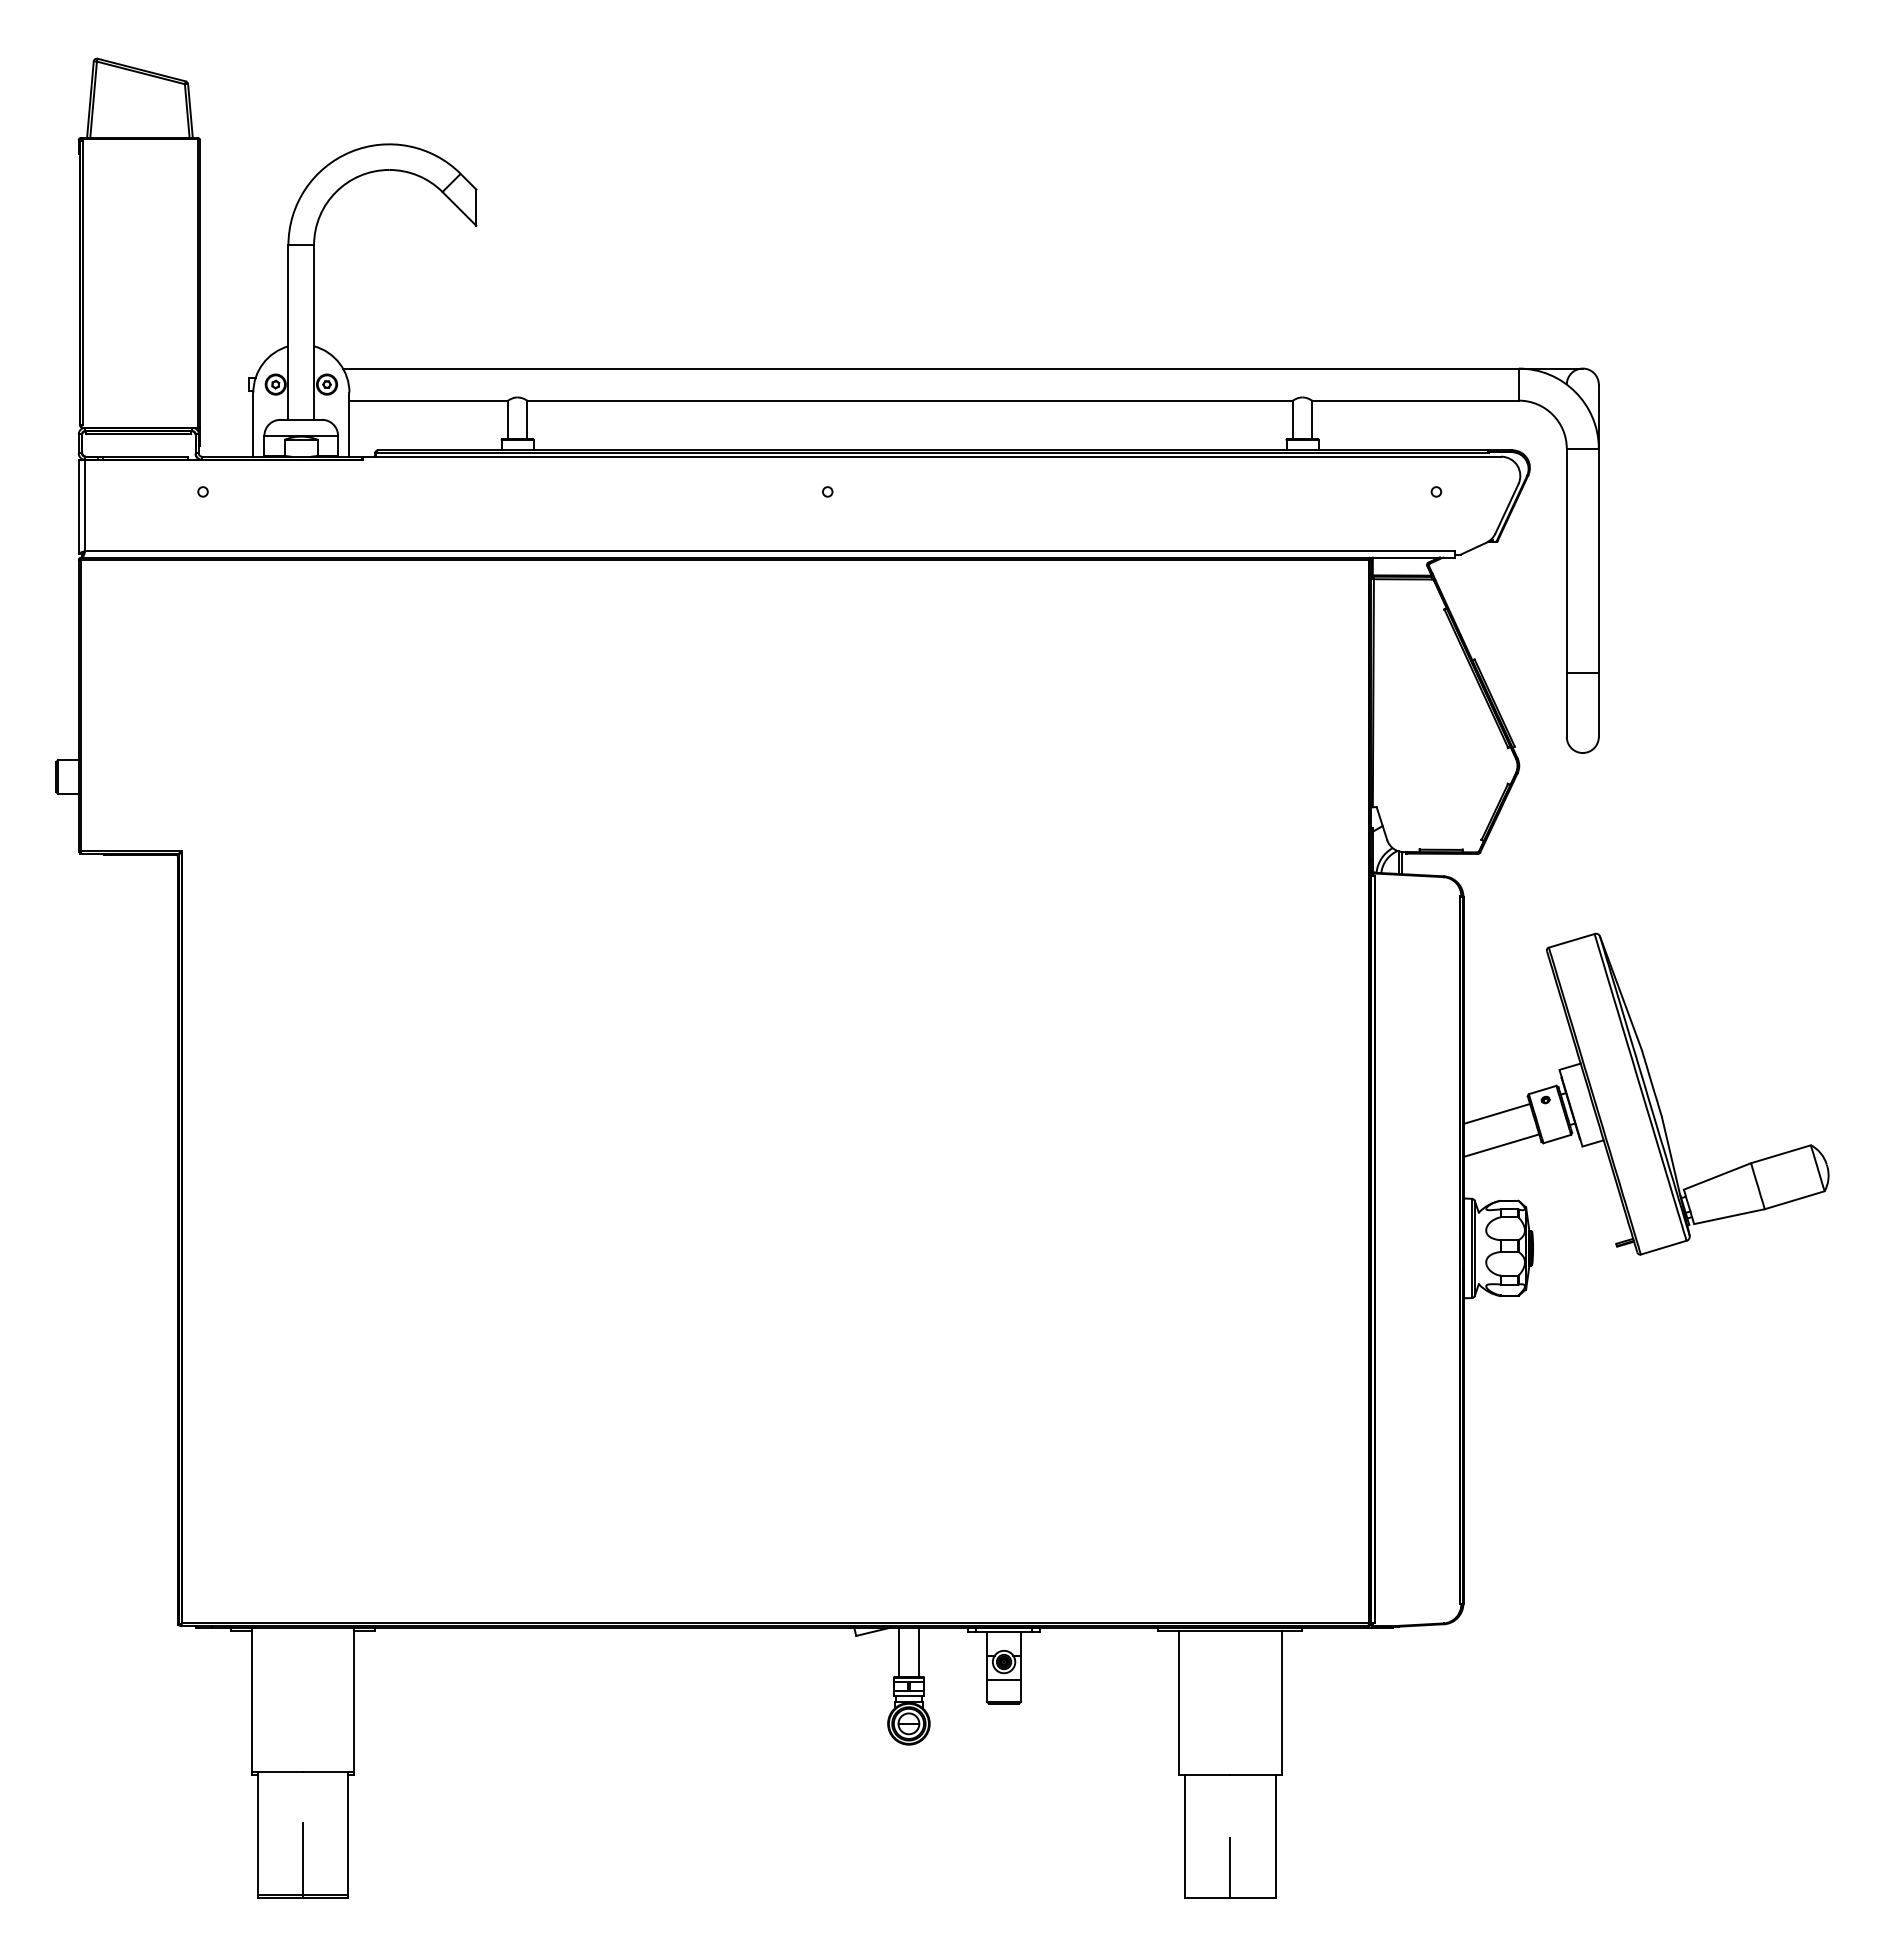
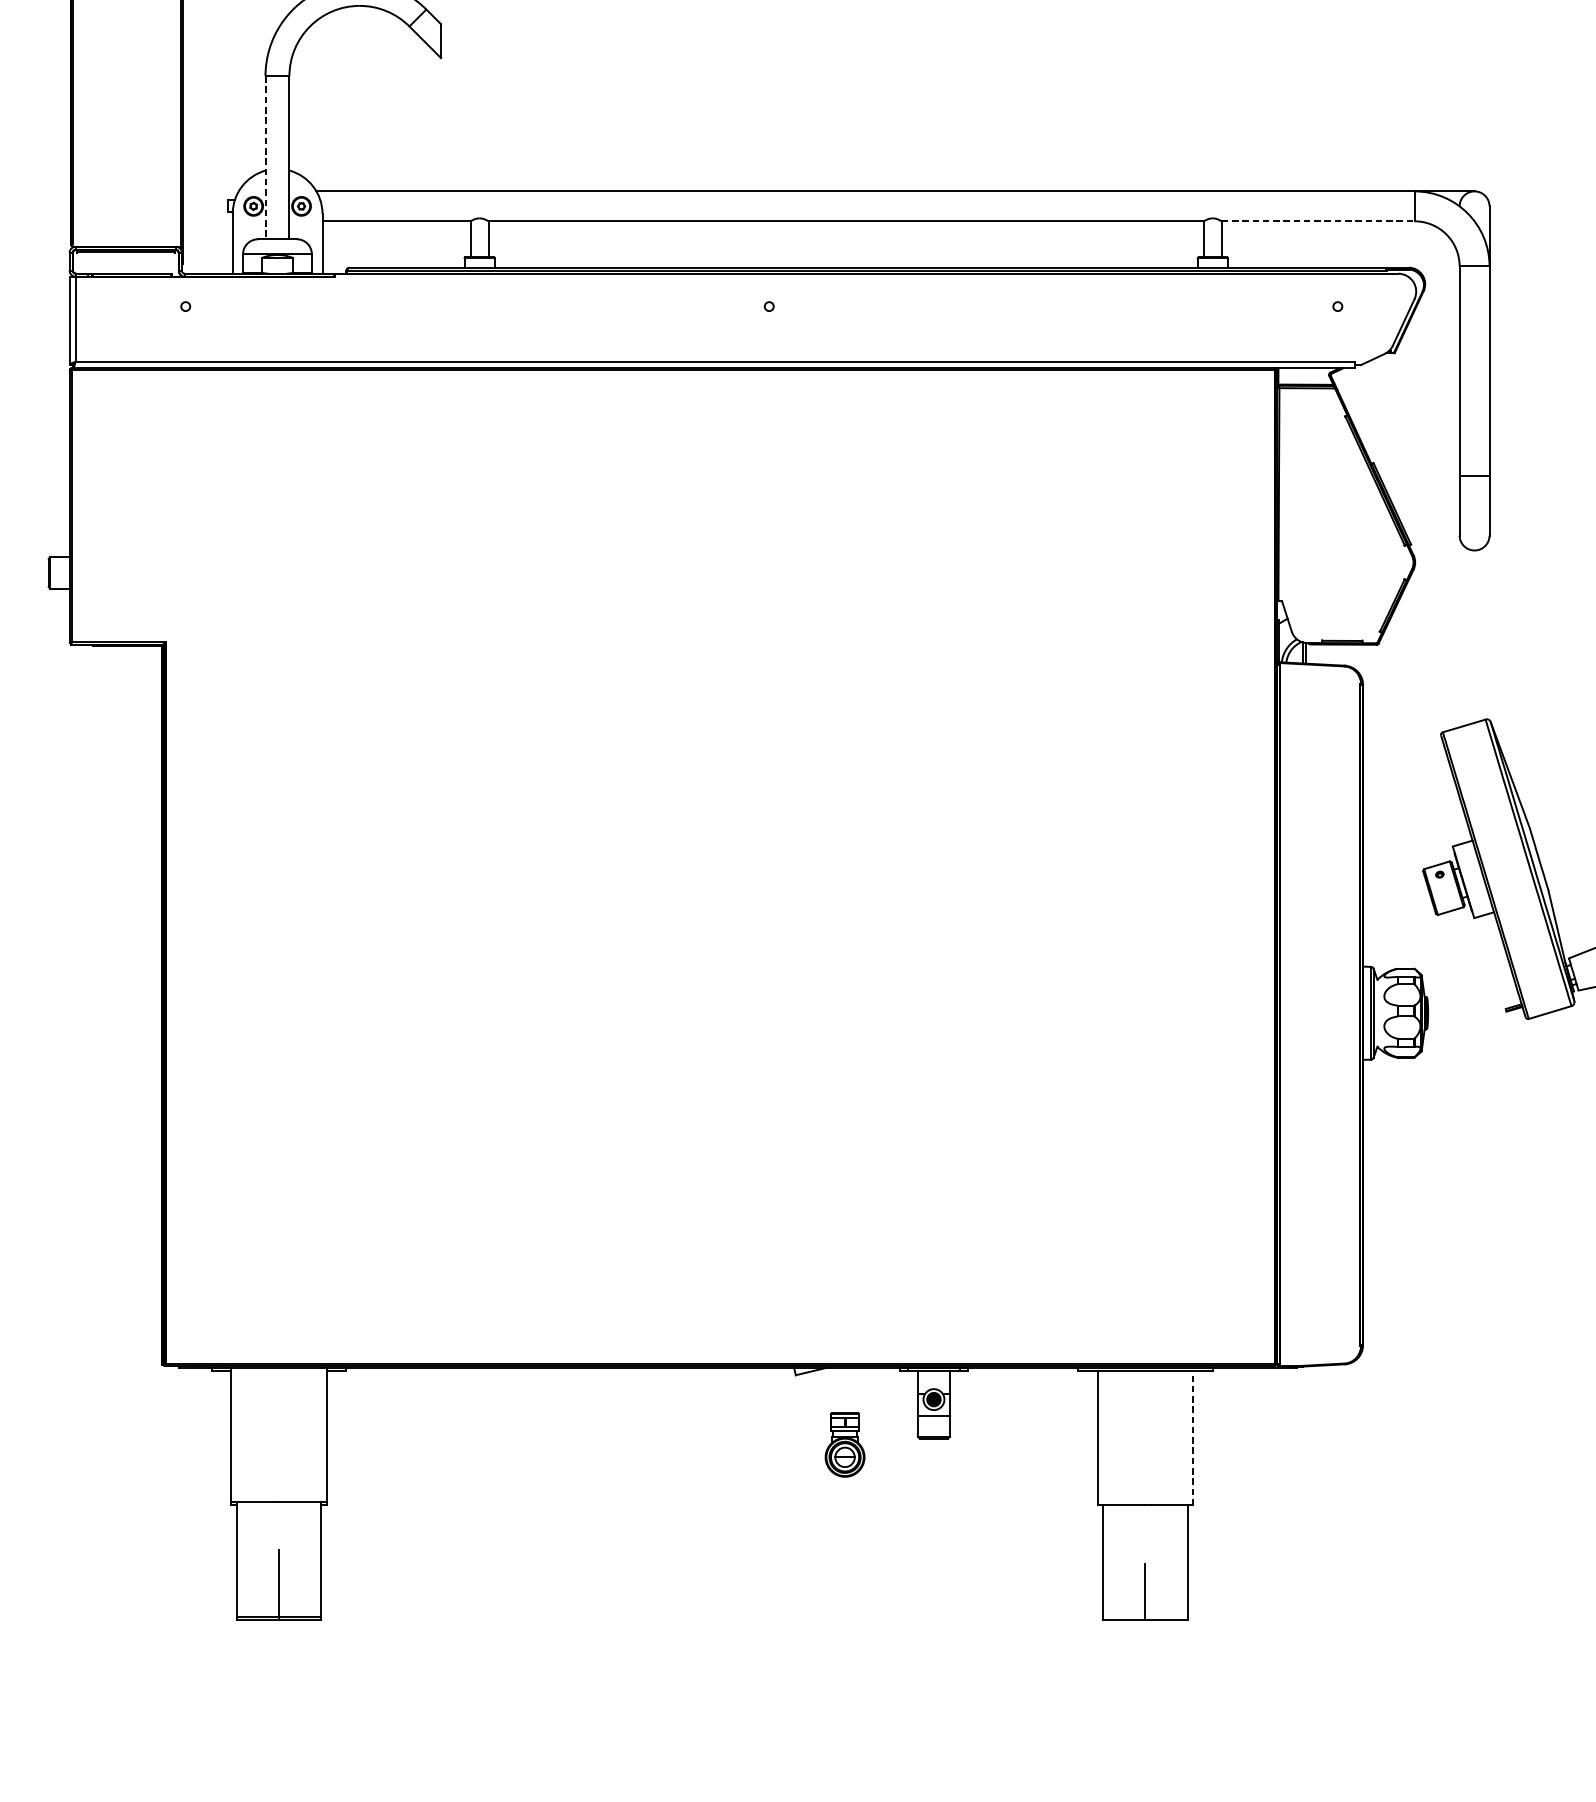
line: (288, 333) -> (265, 158), solid -> dashed
line: (1415, 400) -> (1318, 221), solid -> dashed
line: (1496, 1113) -> (1393, 887), removed
line: (1501, 1145) -> (1398, 917), removed
line: (899, 1651) -> (836, 1389), removed
line: (918, 1651) -> (854, 1389), removed
line: (1281, 1702) -> (1193, 1437), solid -> dashed

